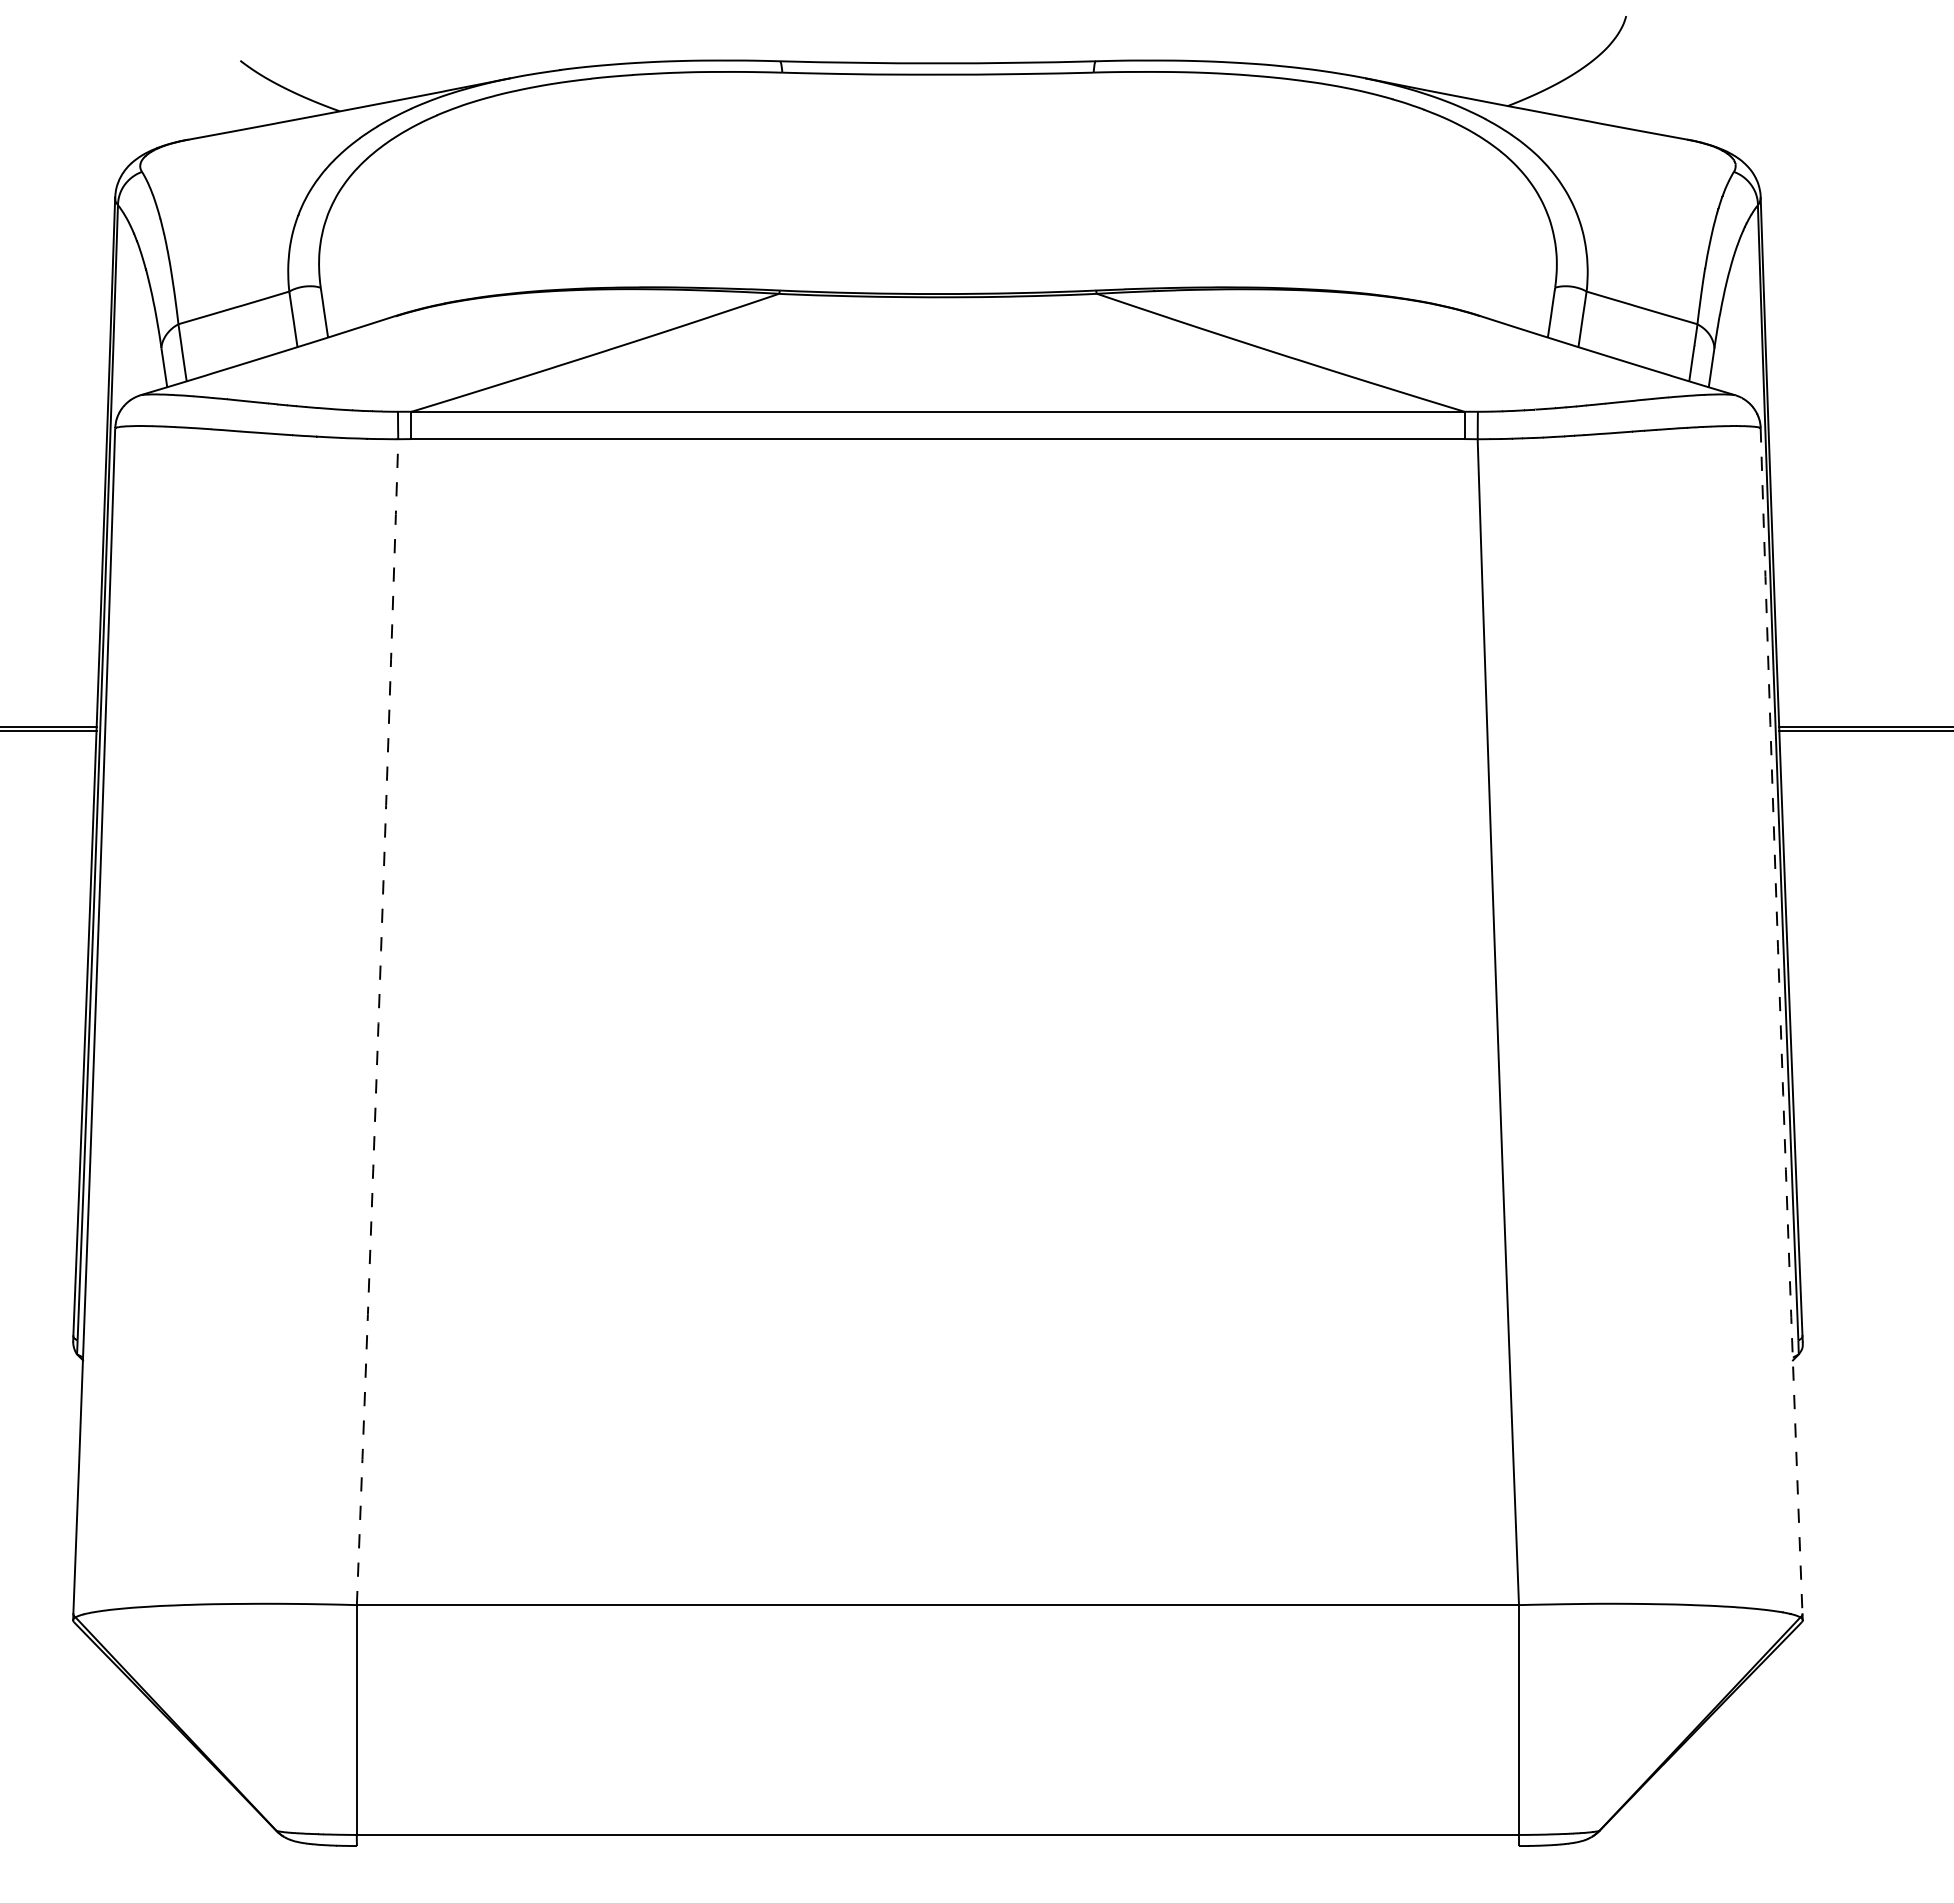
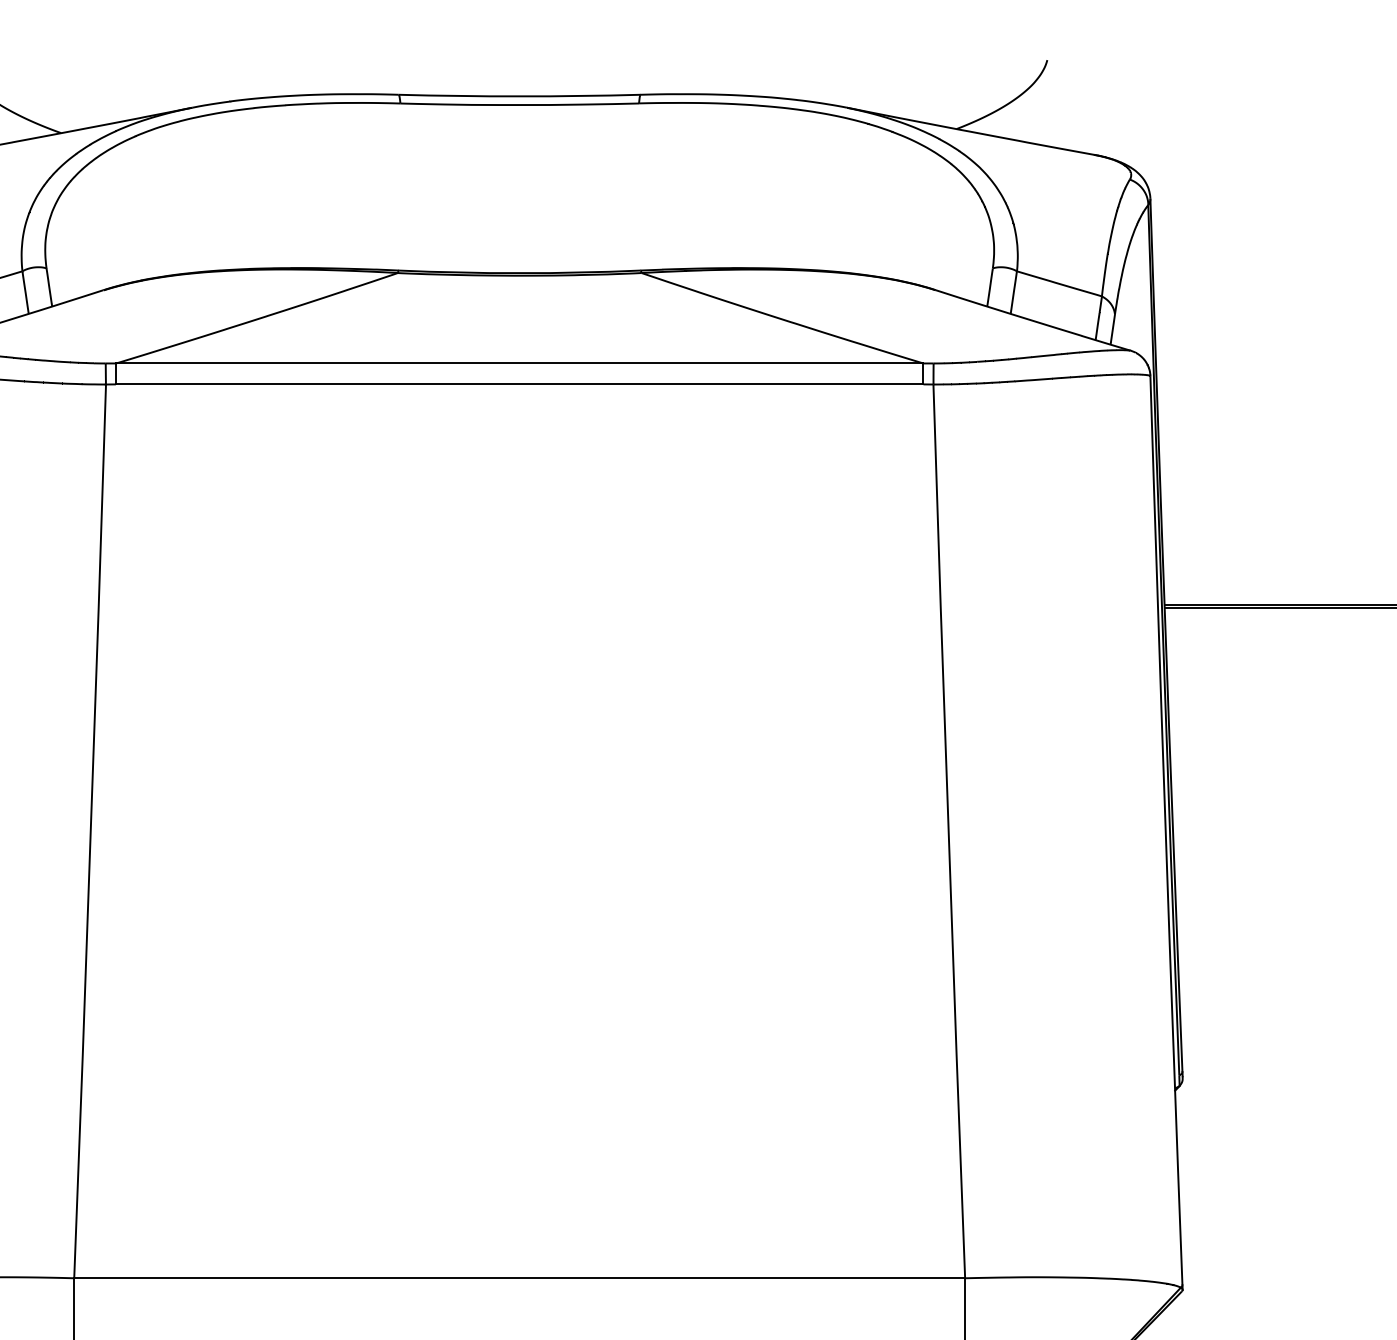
line: (378, 1021) -> (90, 830), dashed -> solid
line: (1780, 1021) -> (1165, 830), dashed -> solid

